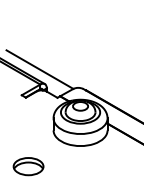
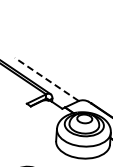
line: (39, 69) -> (46, 79), solid -> dashed

